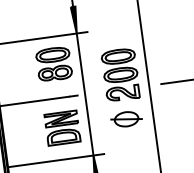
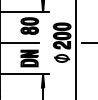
line: (85, 94) -> (43, 43), removed

